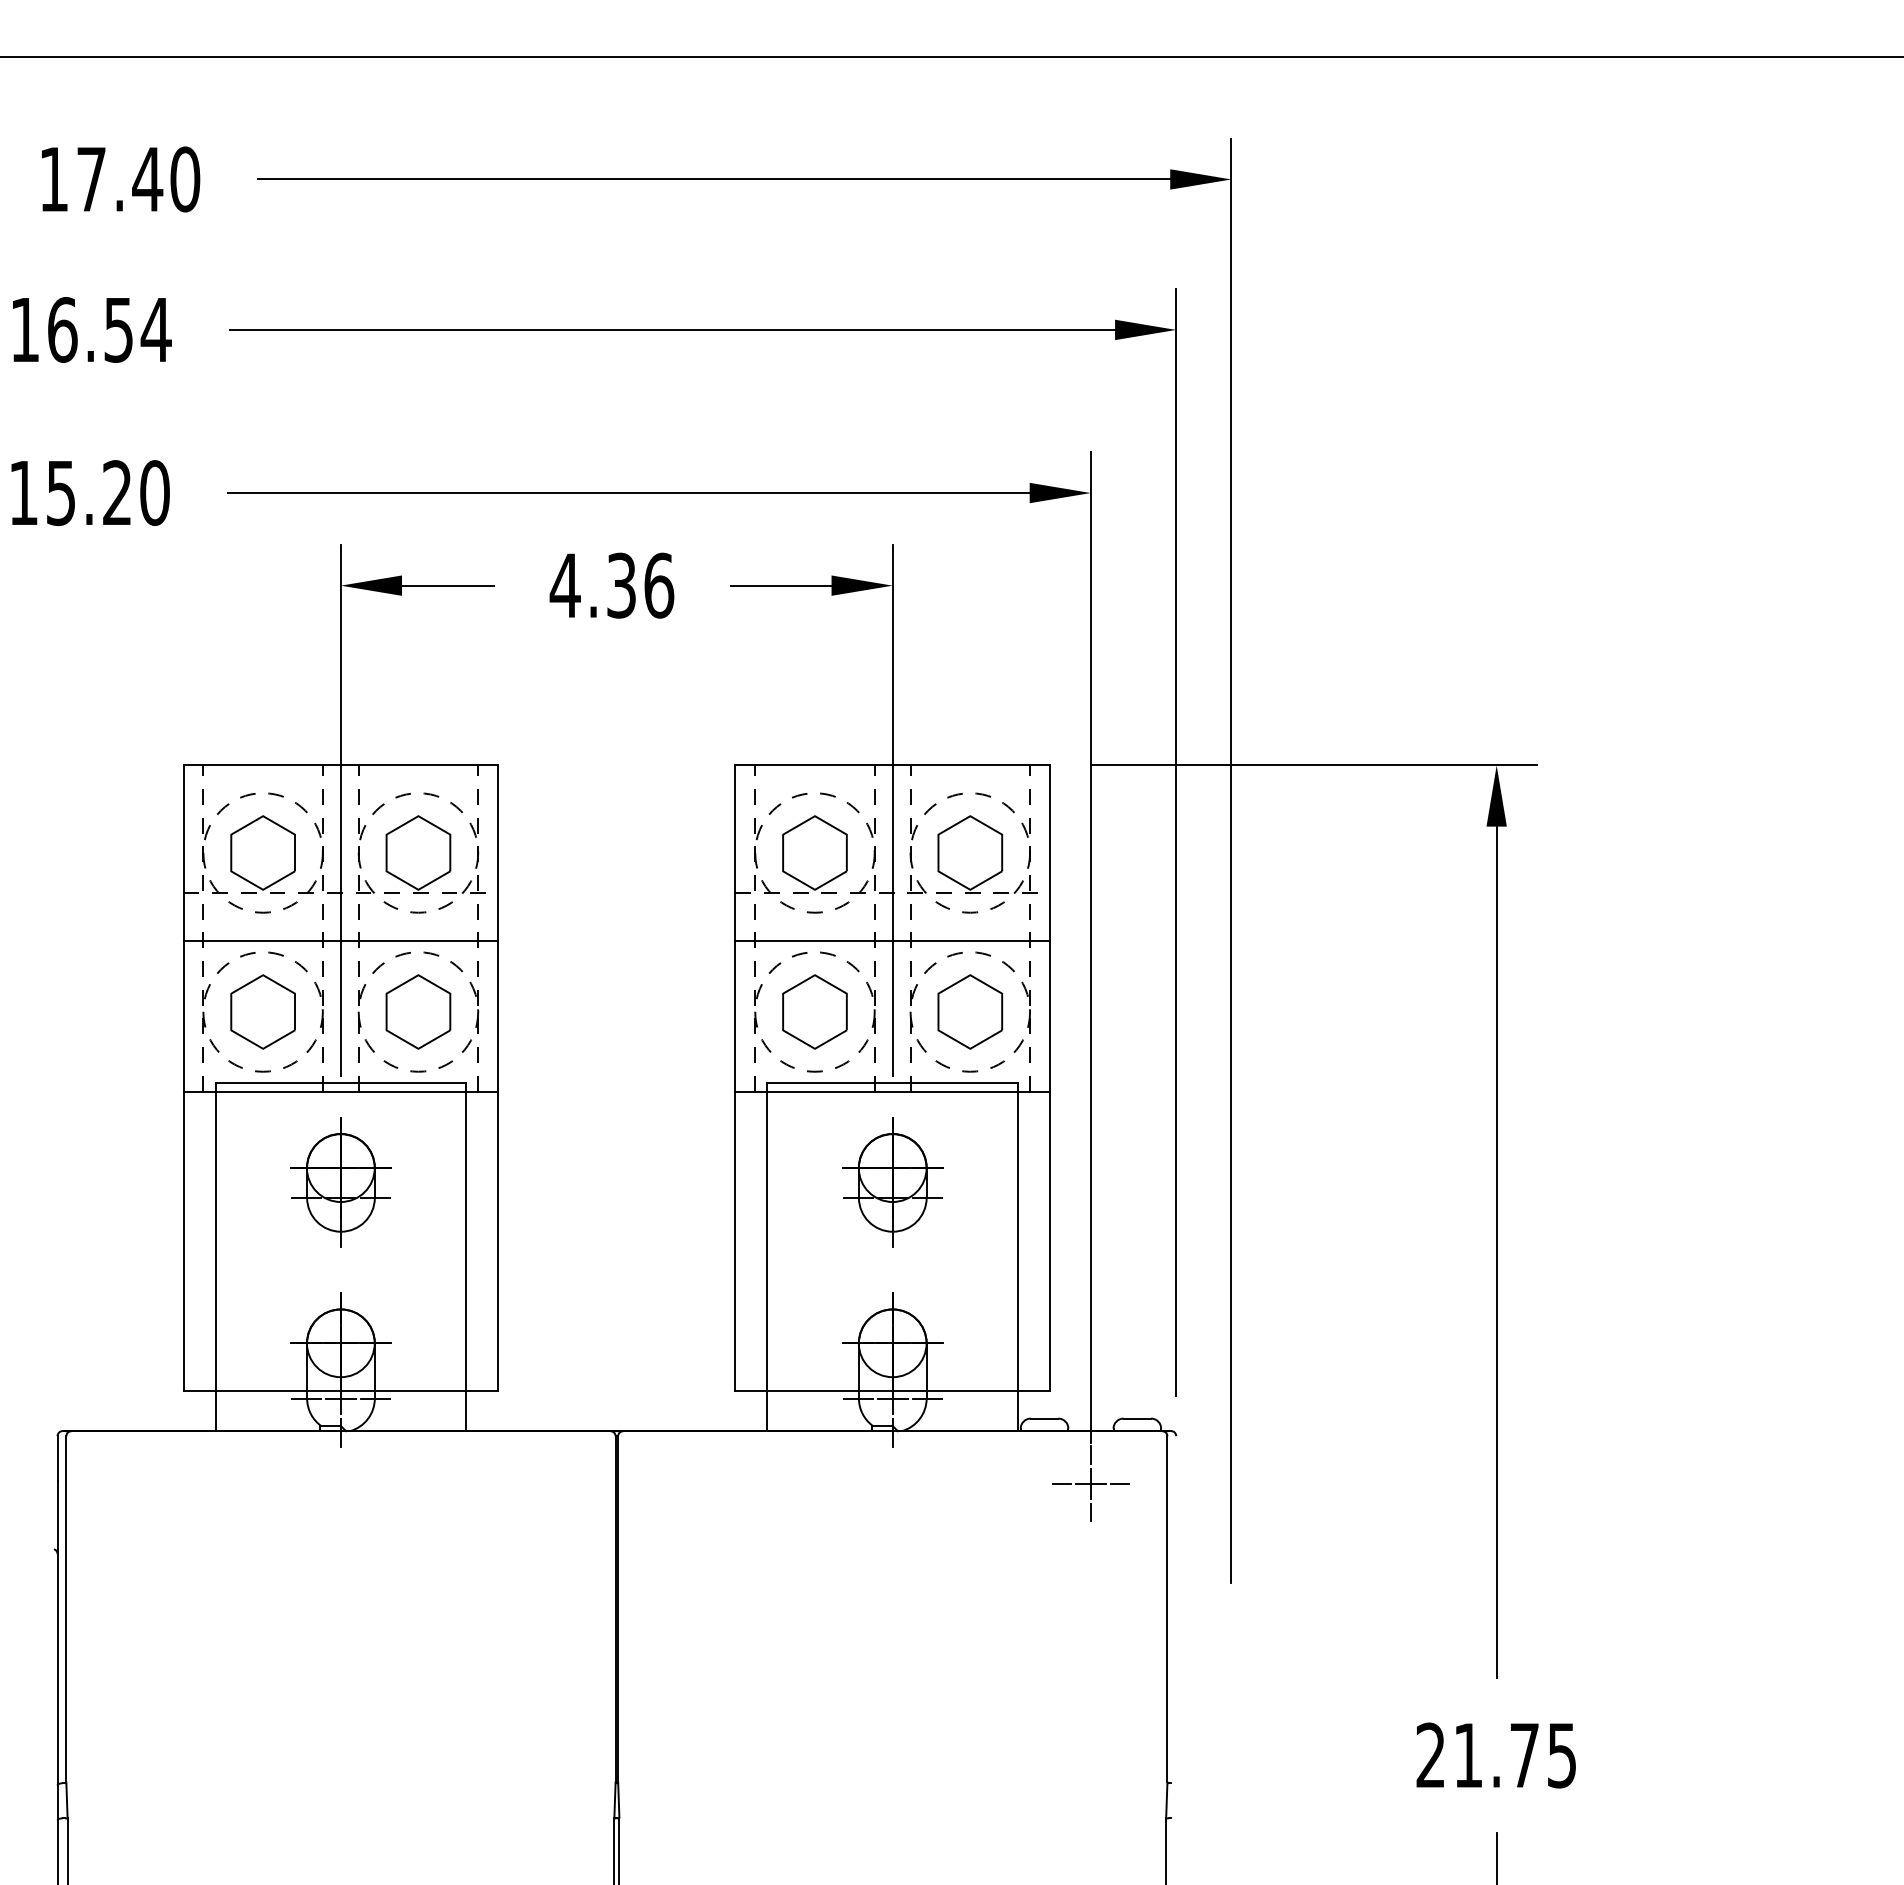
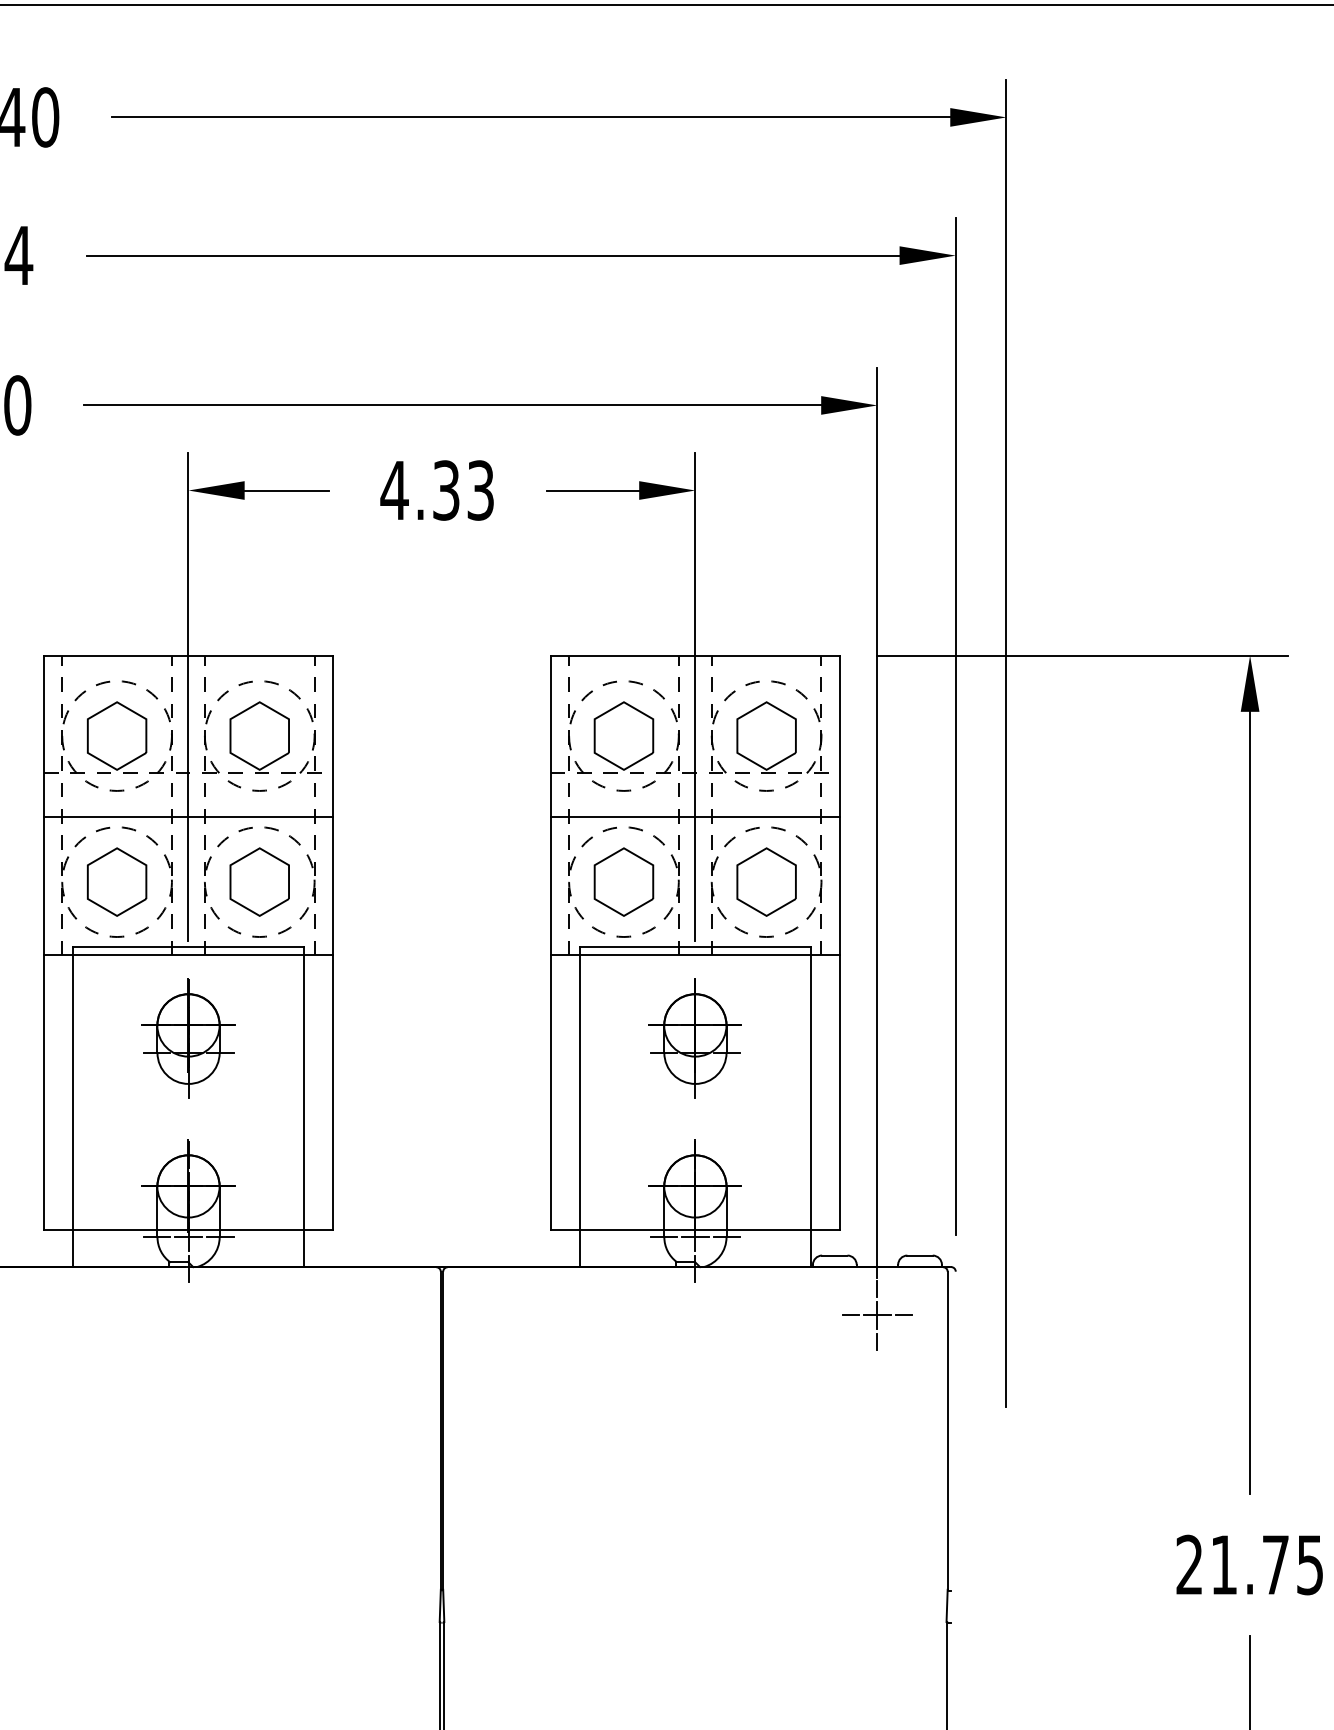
text: (659, 585) -> (481, 490), 4.36 -> 4.33

